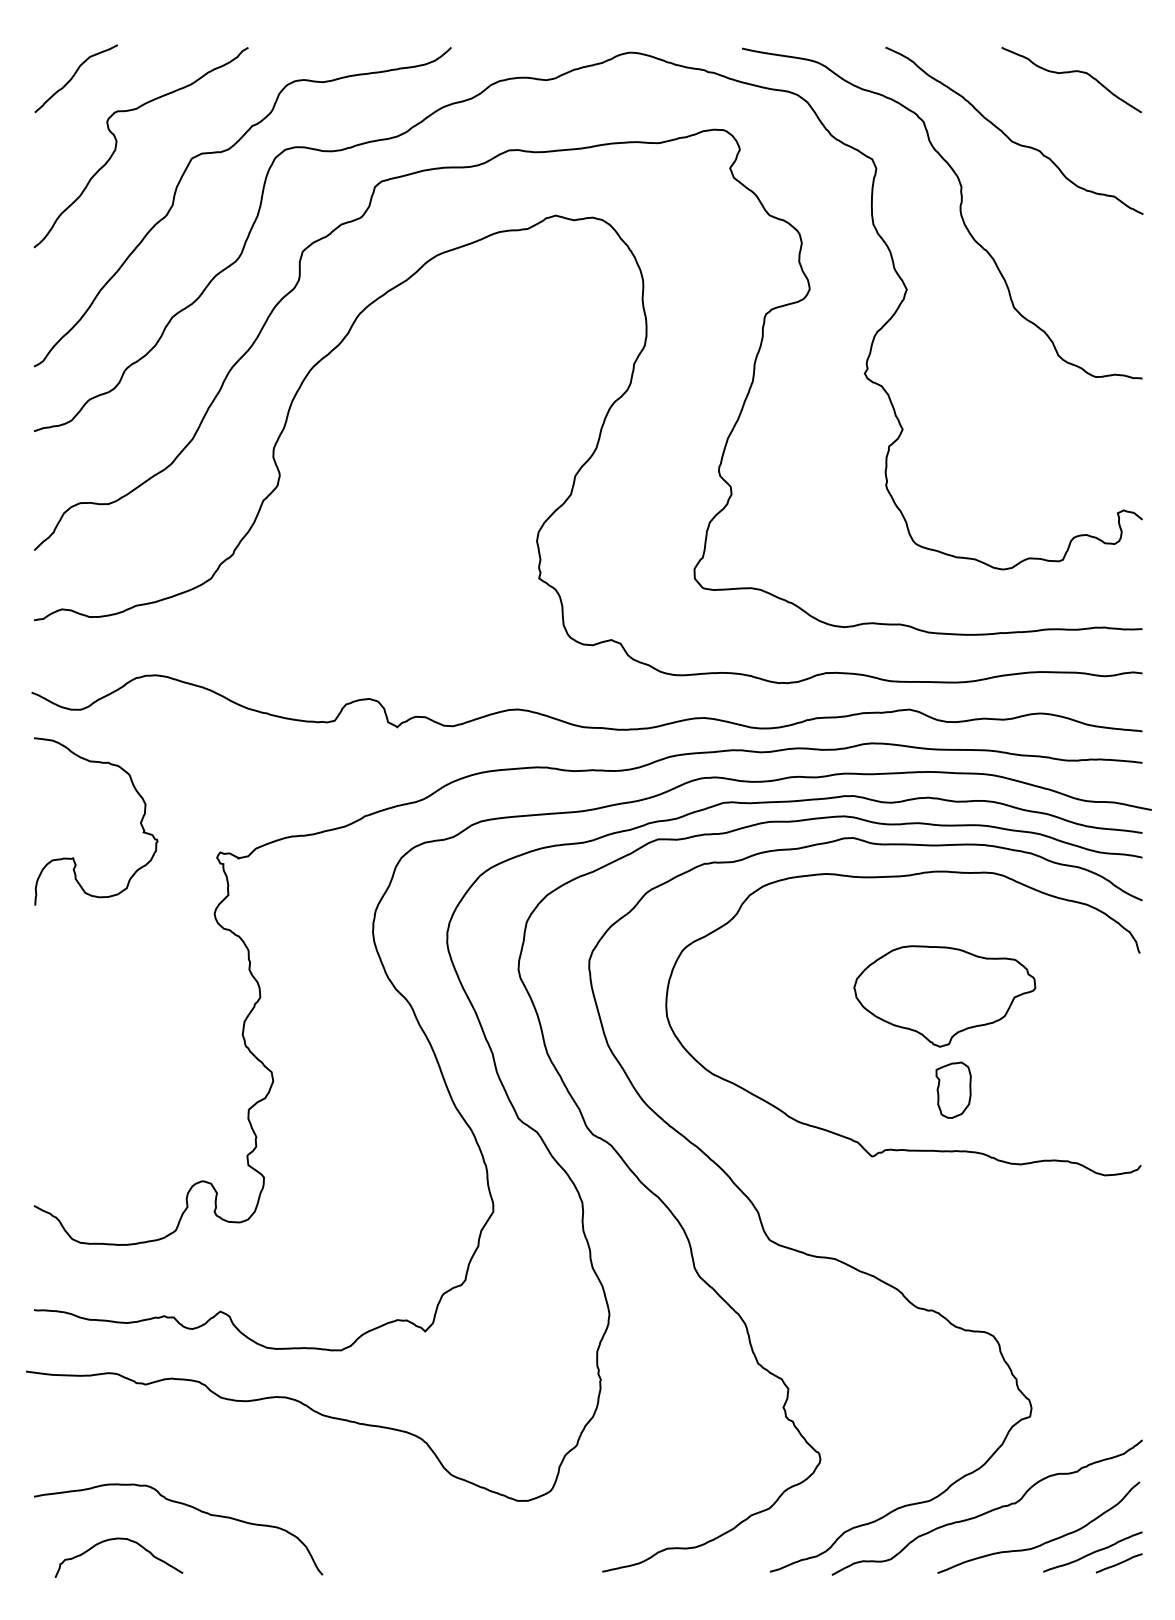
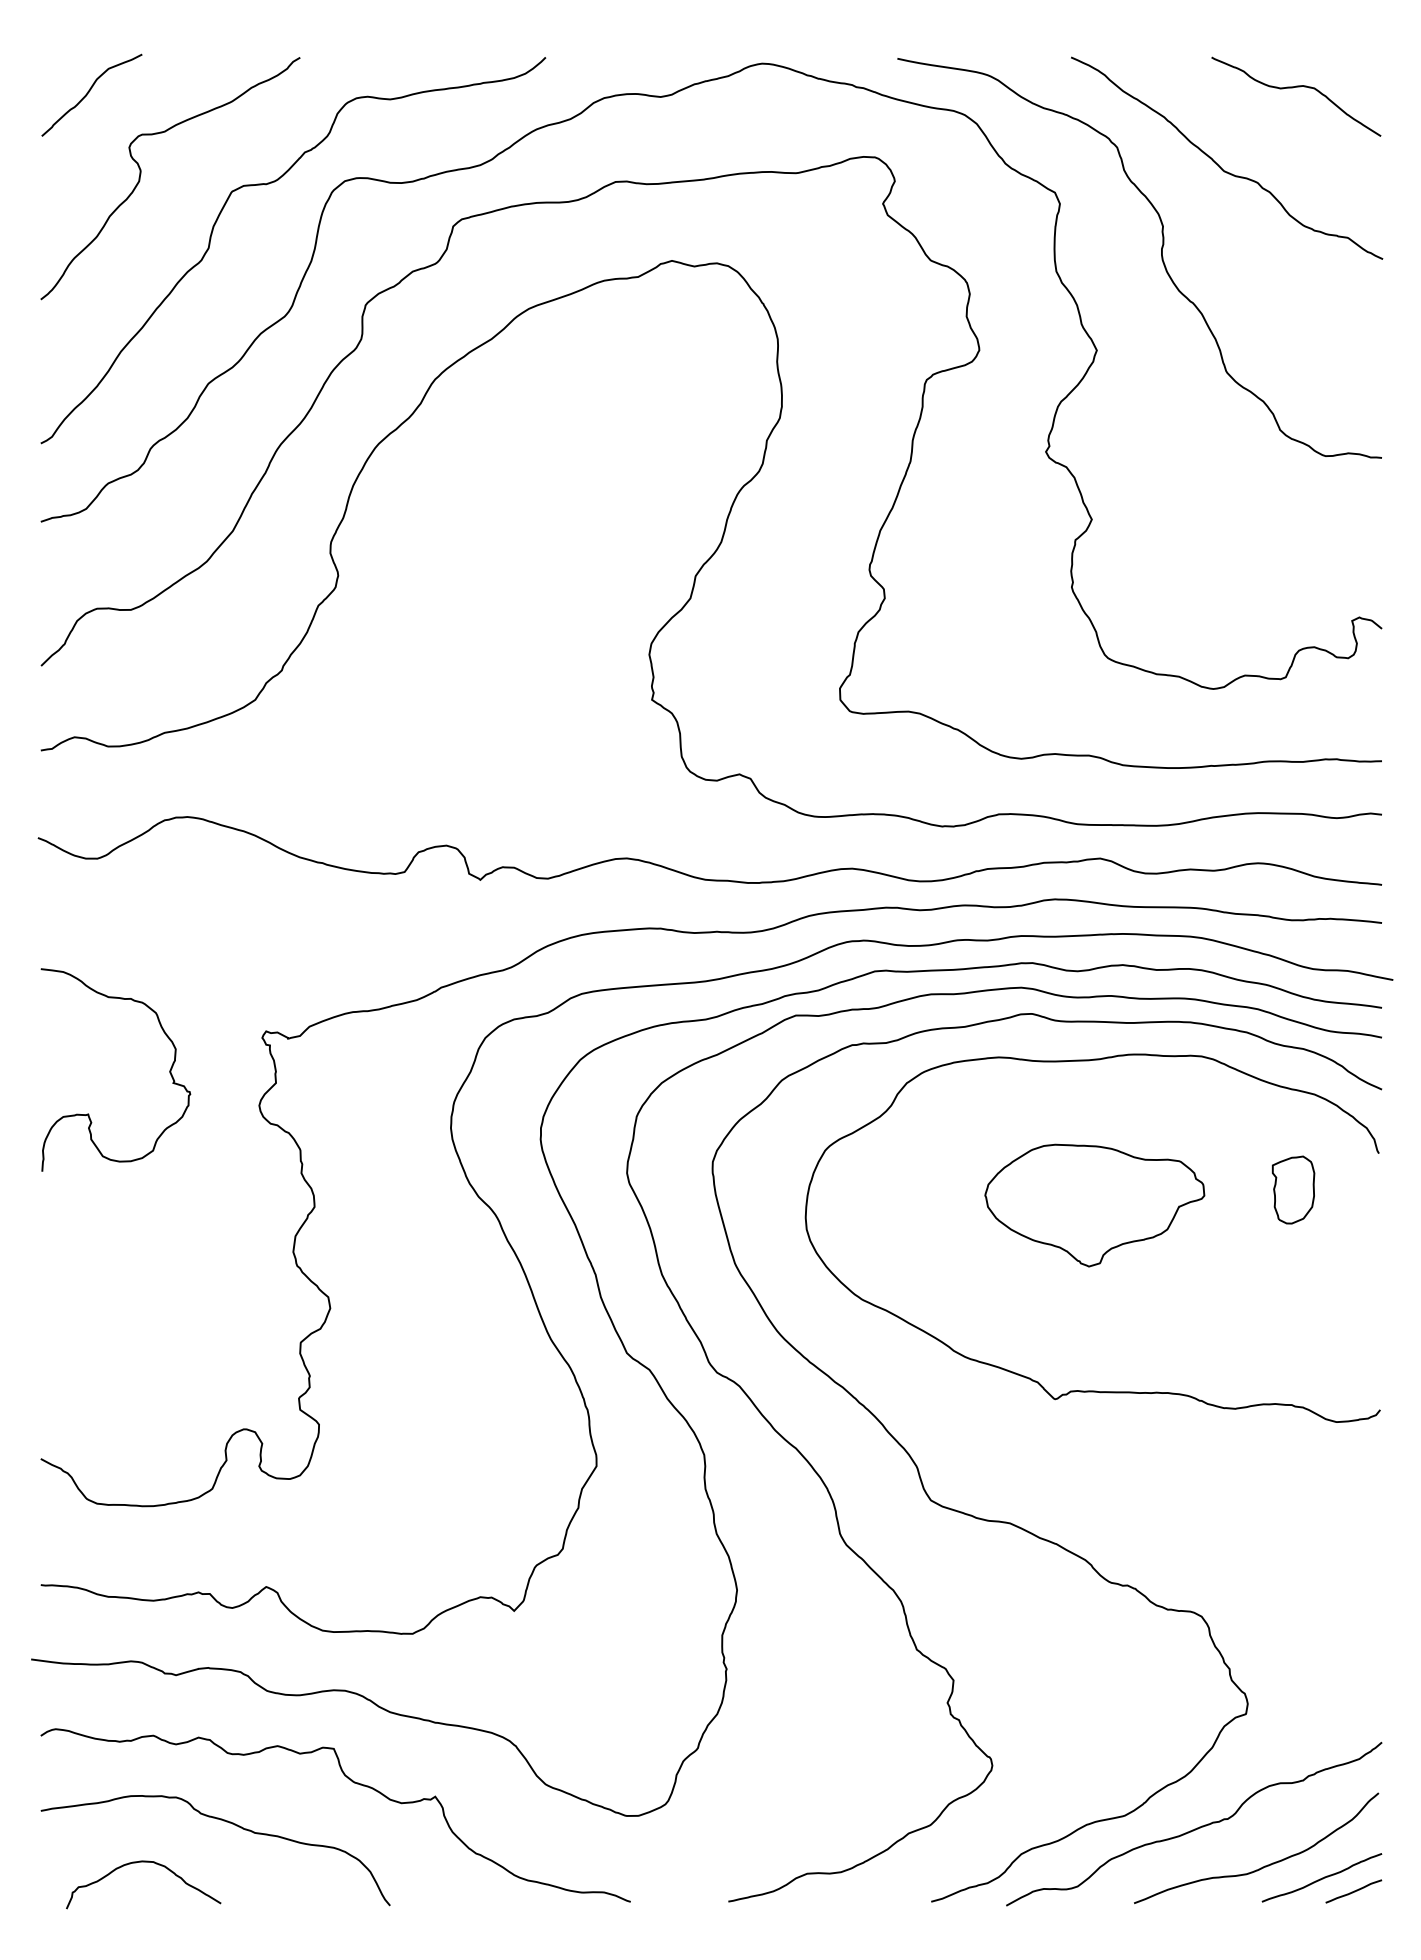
curve: (73, 857) -> (88, 1113), moved
part: (944, 996) -> (1094, 1205), moved
part: (953, 1089) -> (1293, 1189), moved
curve: (291, 1473) -> (352, 1782), added

